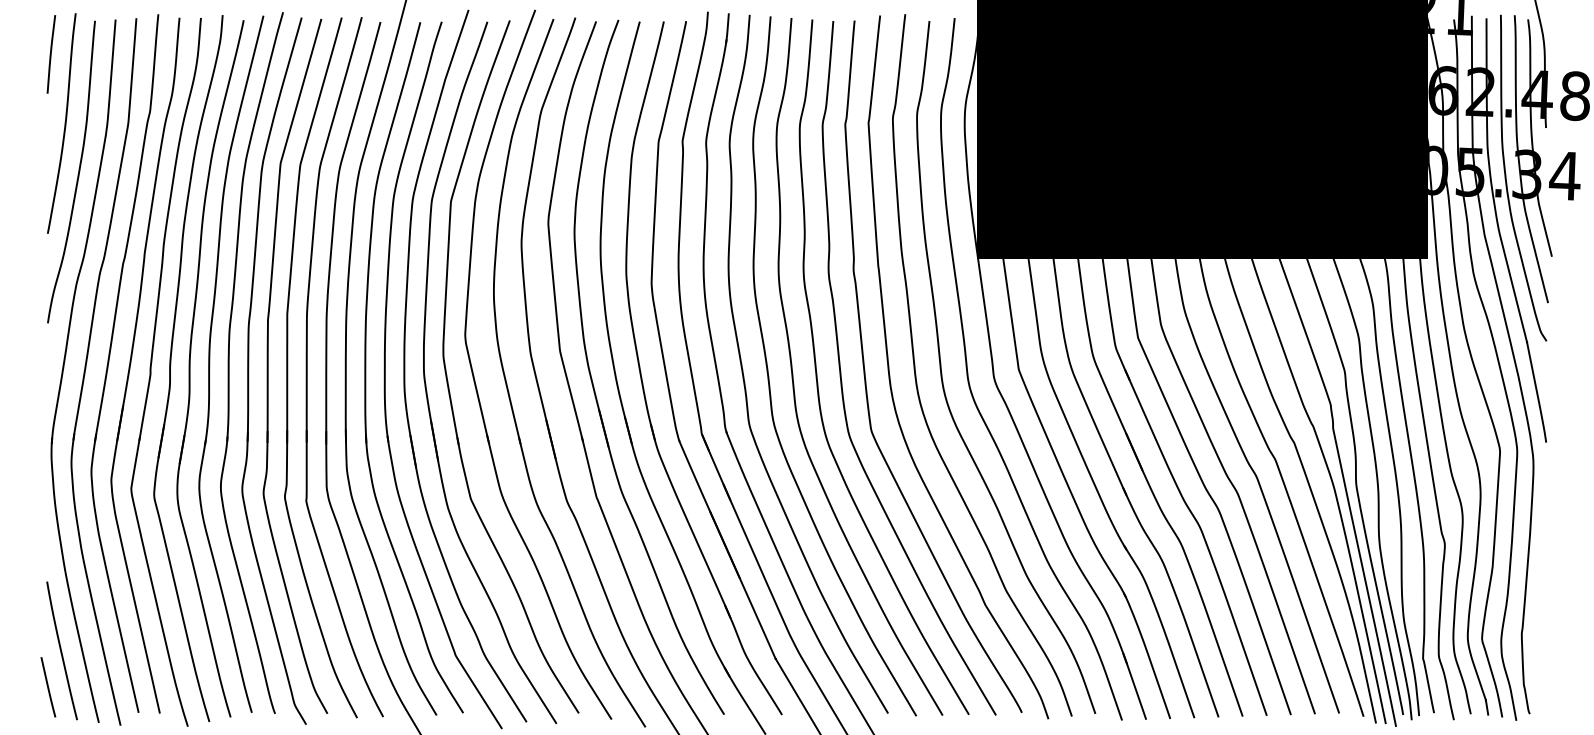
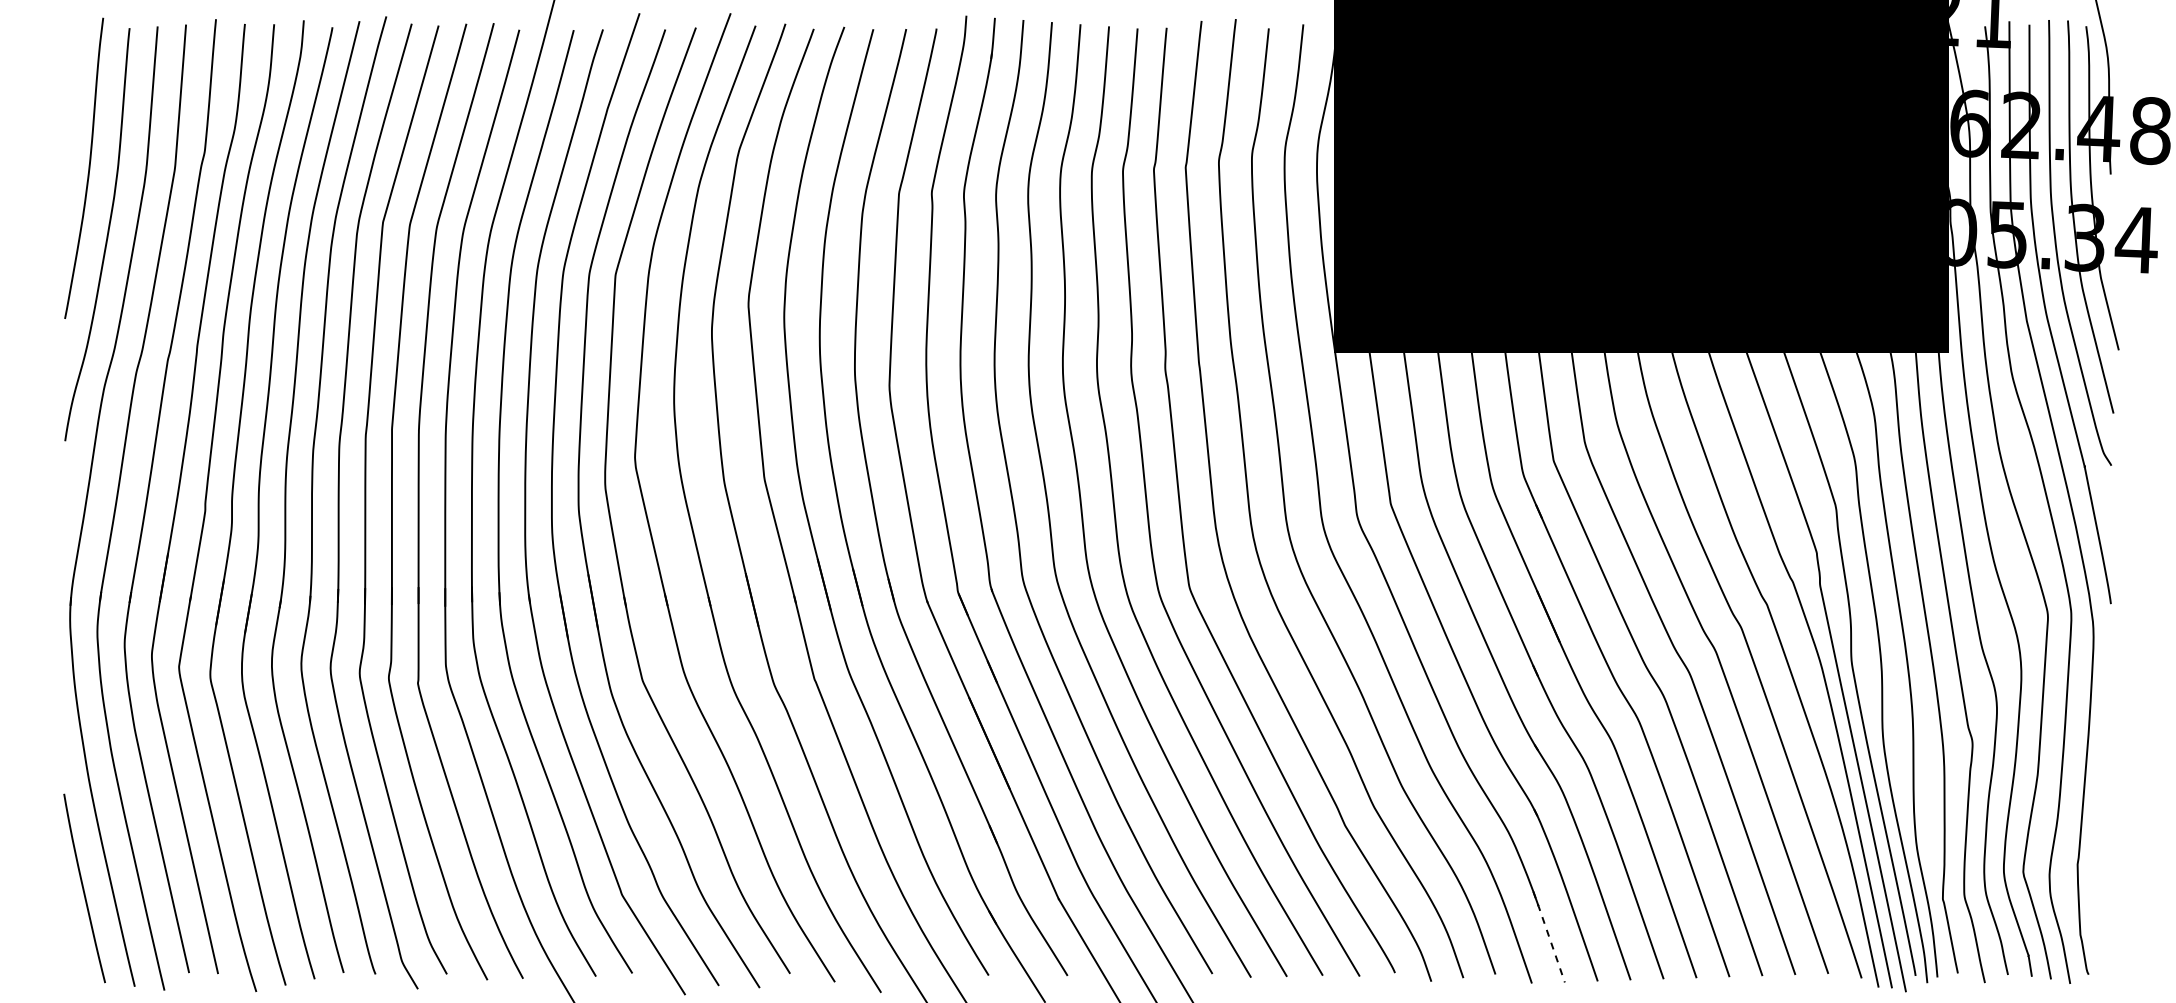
curve: (51, 54) -> (69, 73), removed
line: (1135, 686) -> (1549, 937), solid -> dashed
line: (48, 687) -> (65, 938), removed

